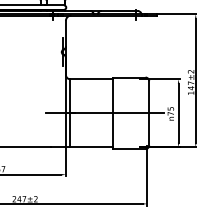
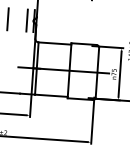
line: (28, 51) -> (7, 18), added
line: (53, 51) -> (27, 20), added

